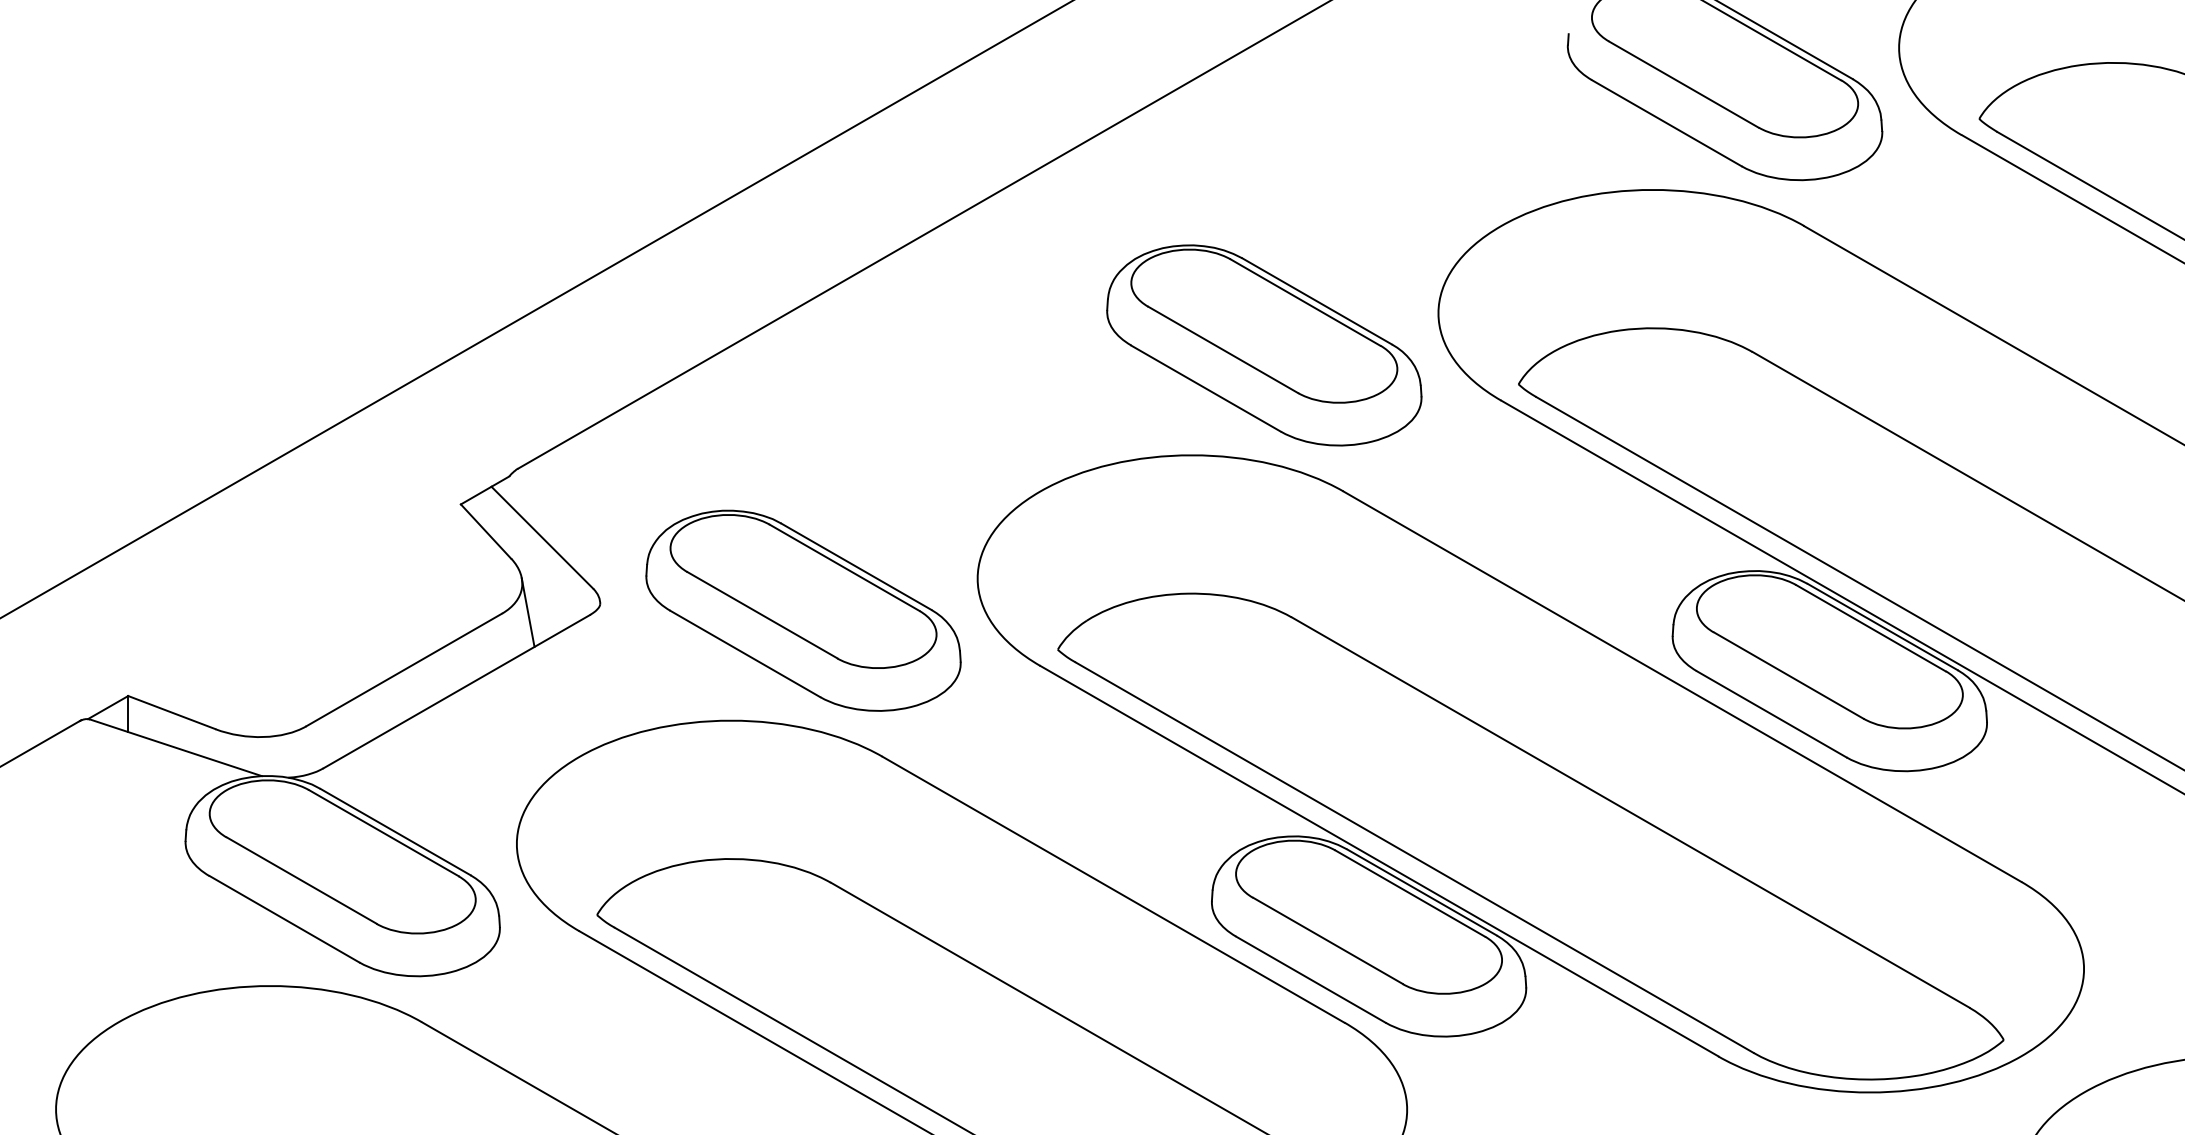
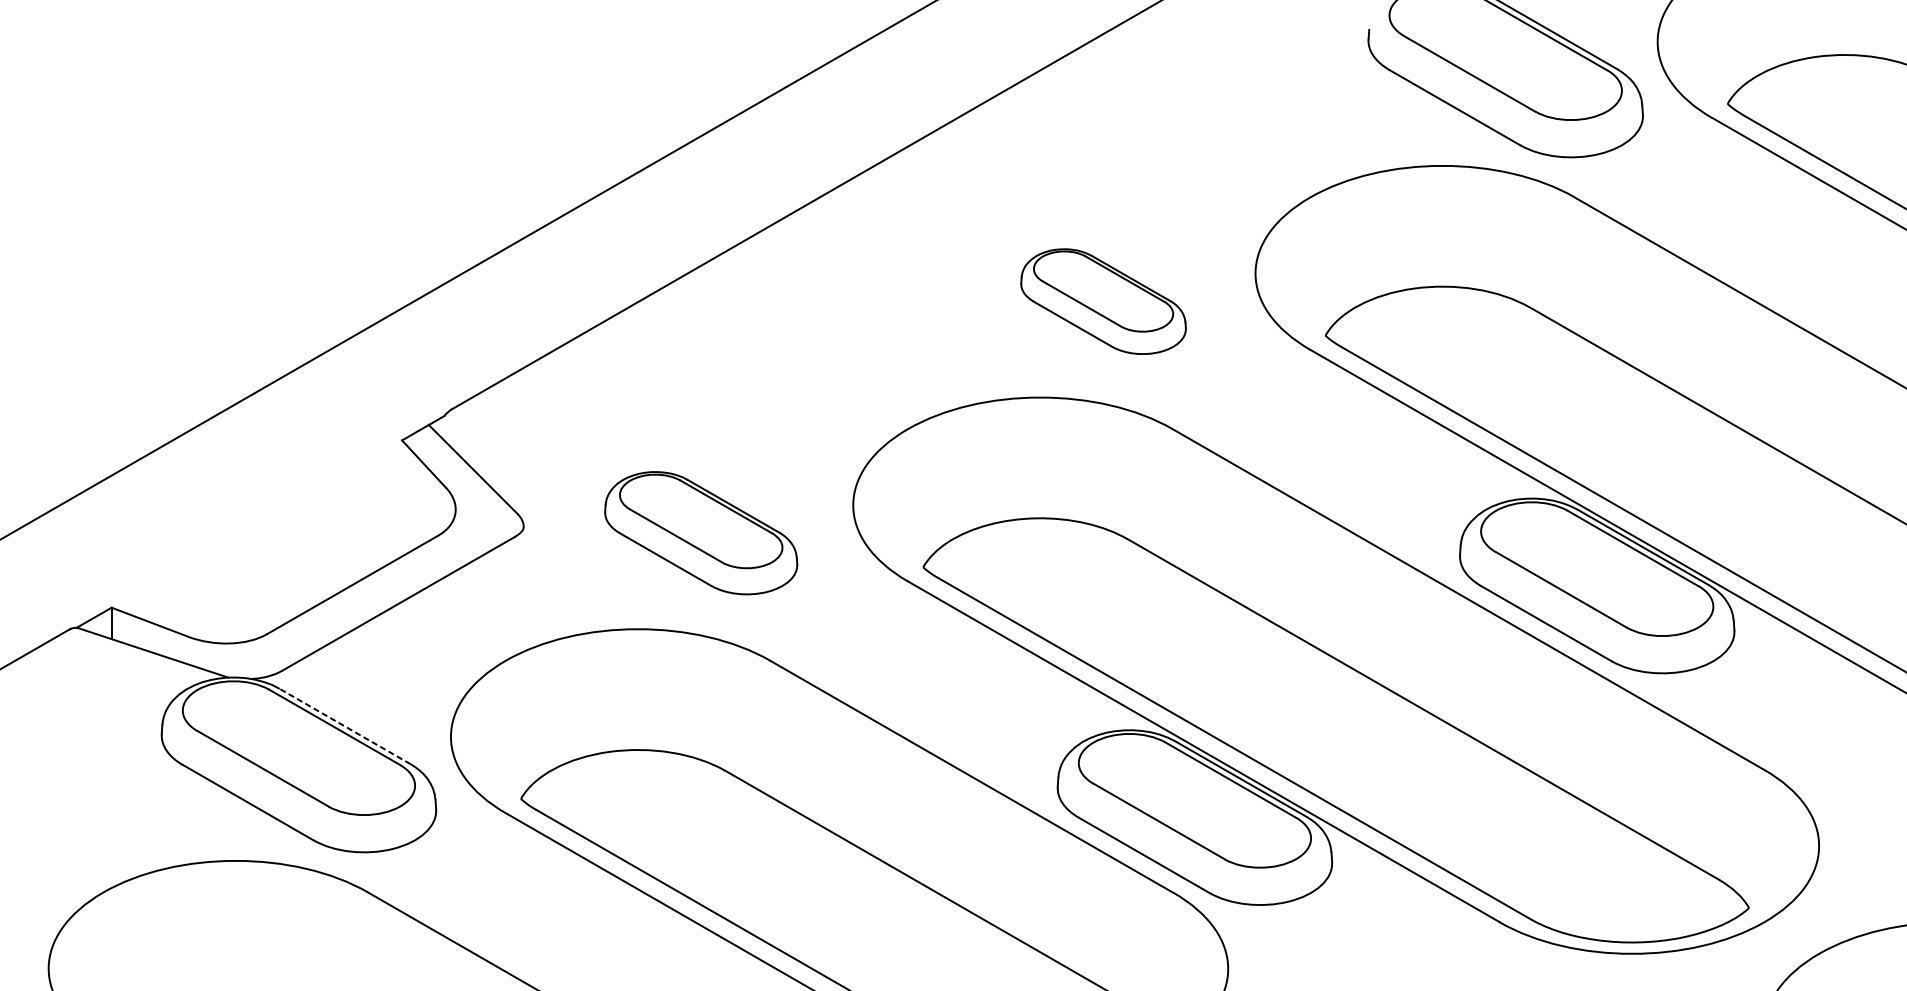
part: (1264, 345) -> (1103, 301), size x0.6
part: (803, 610) -> (701, 533), size x0.7
line: (527, 612) -> (460, 534), removed
line: (395, 831) -> (345, 725), solid -> dashed

